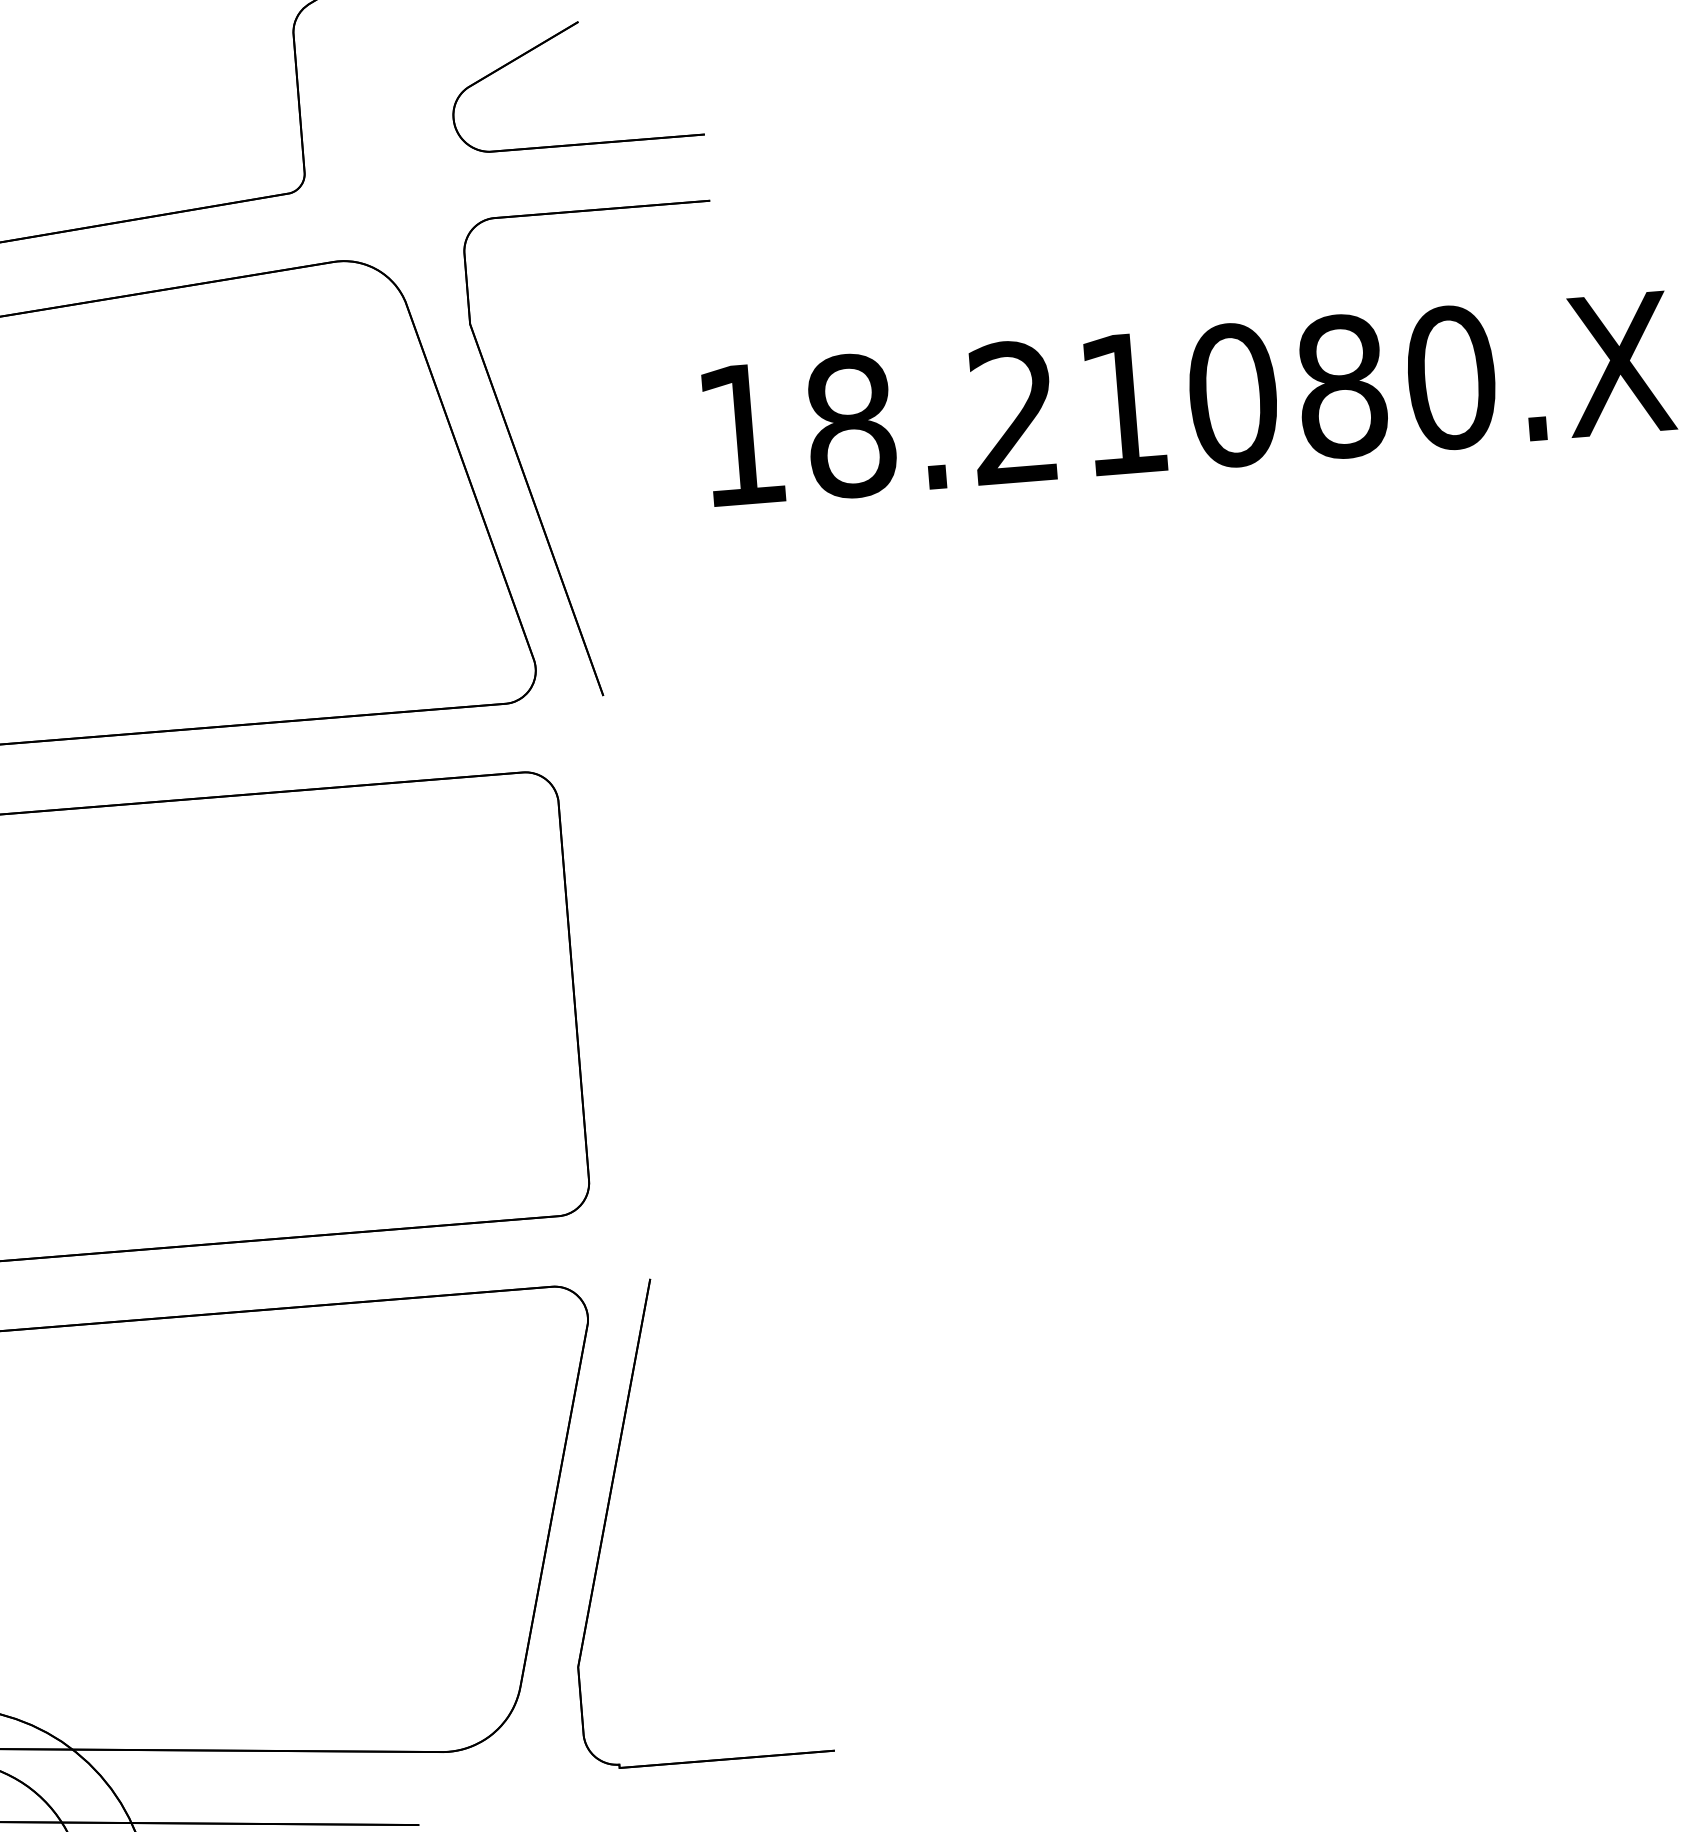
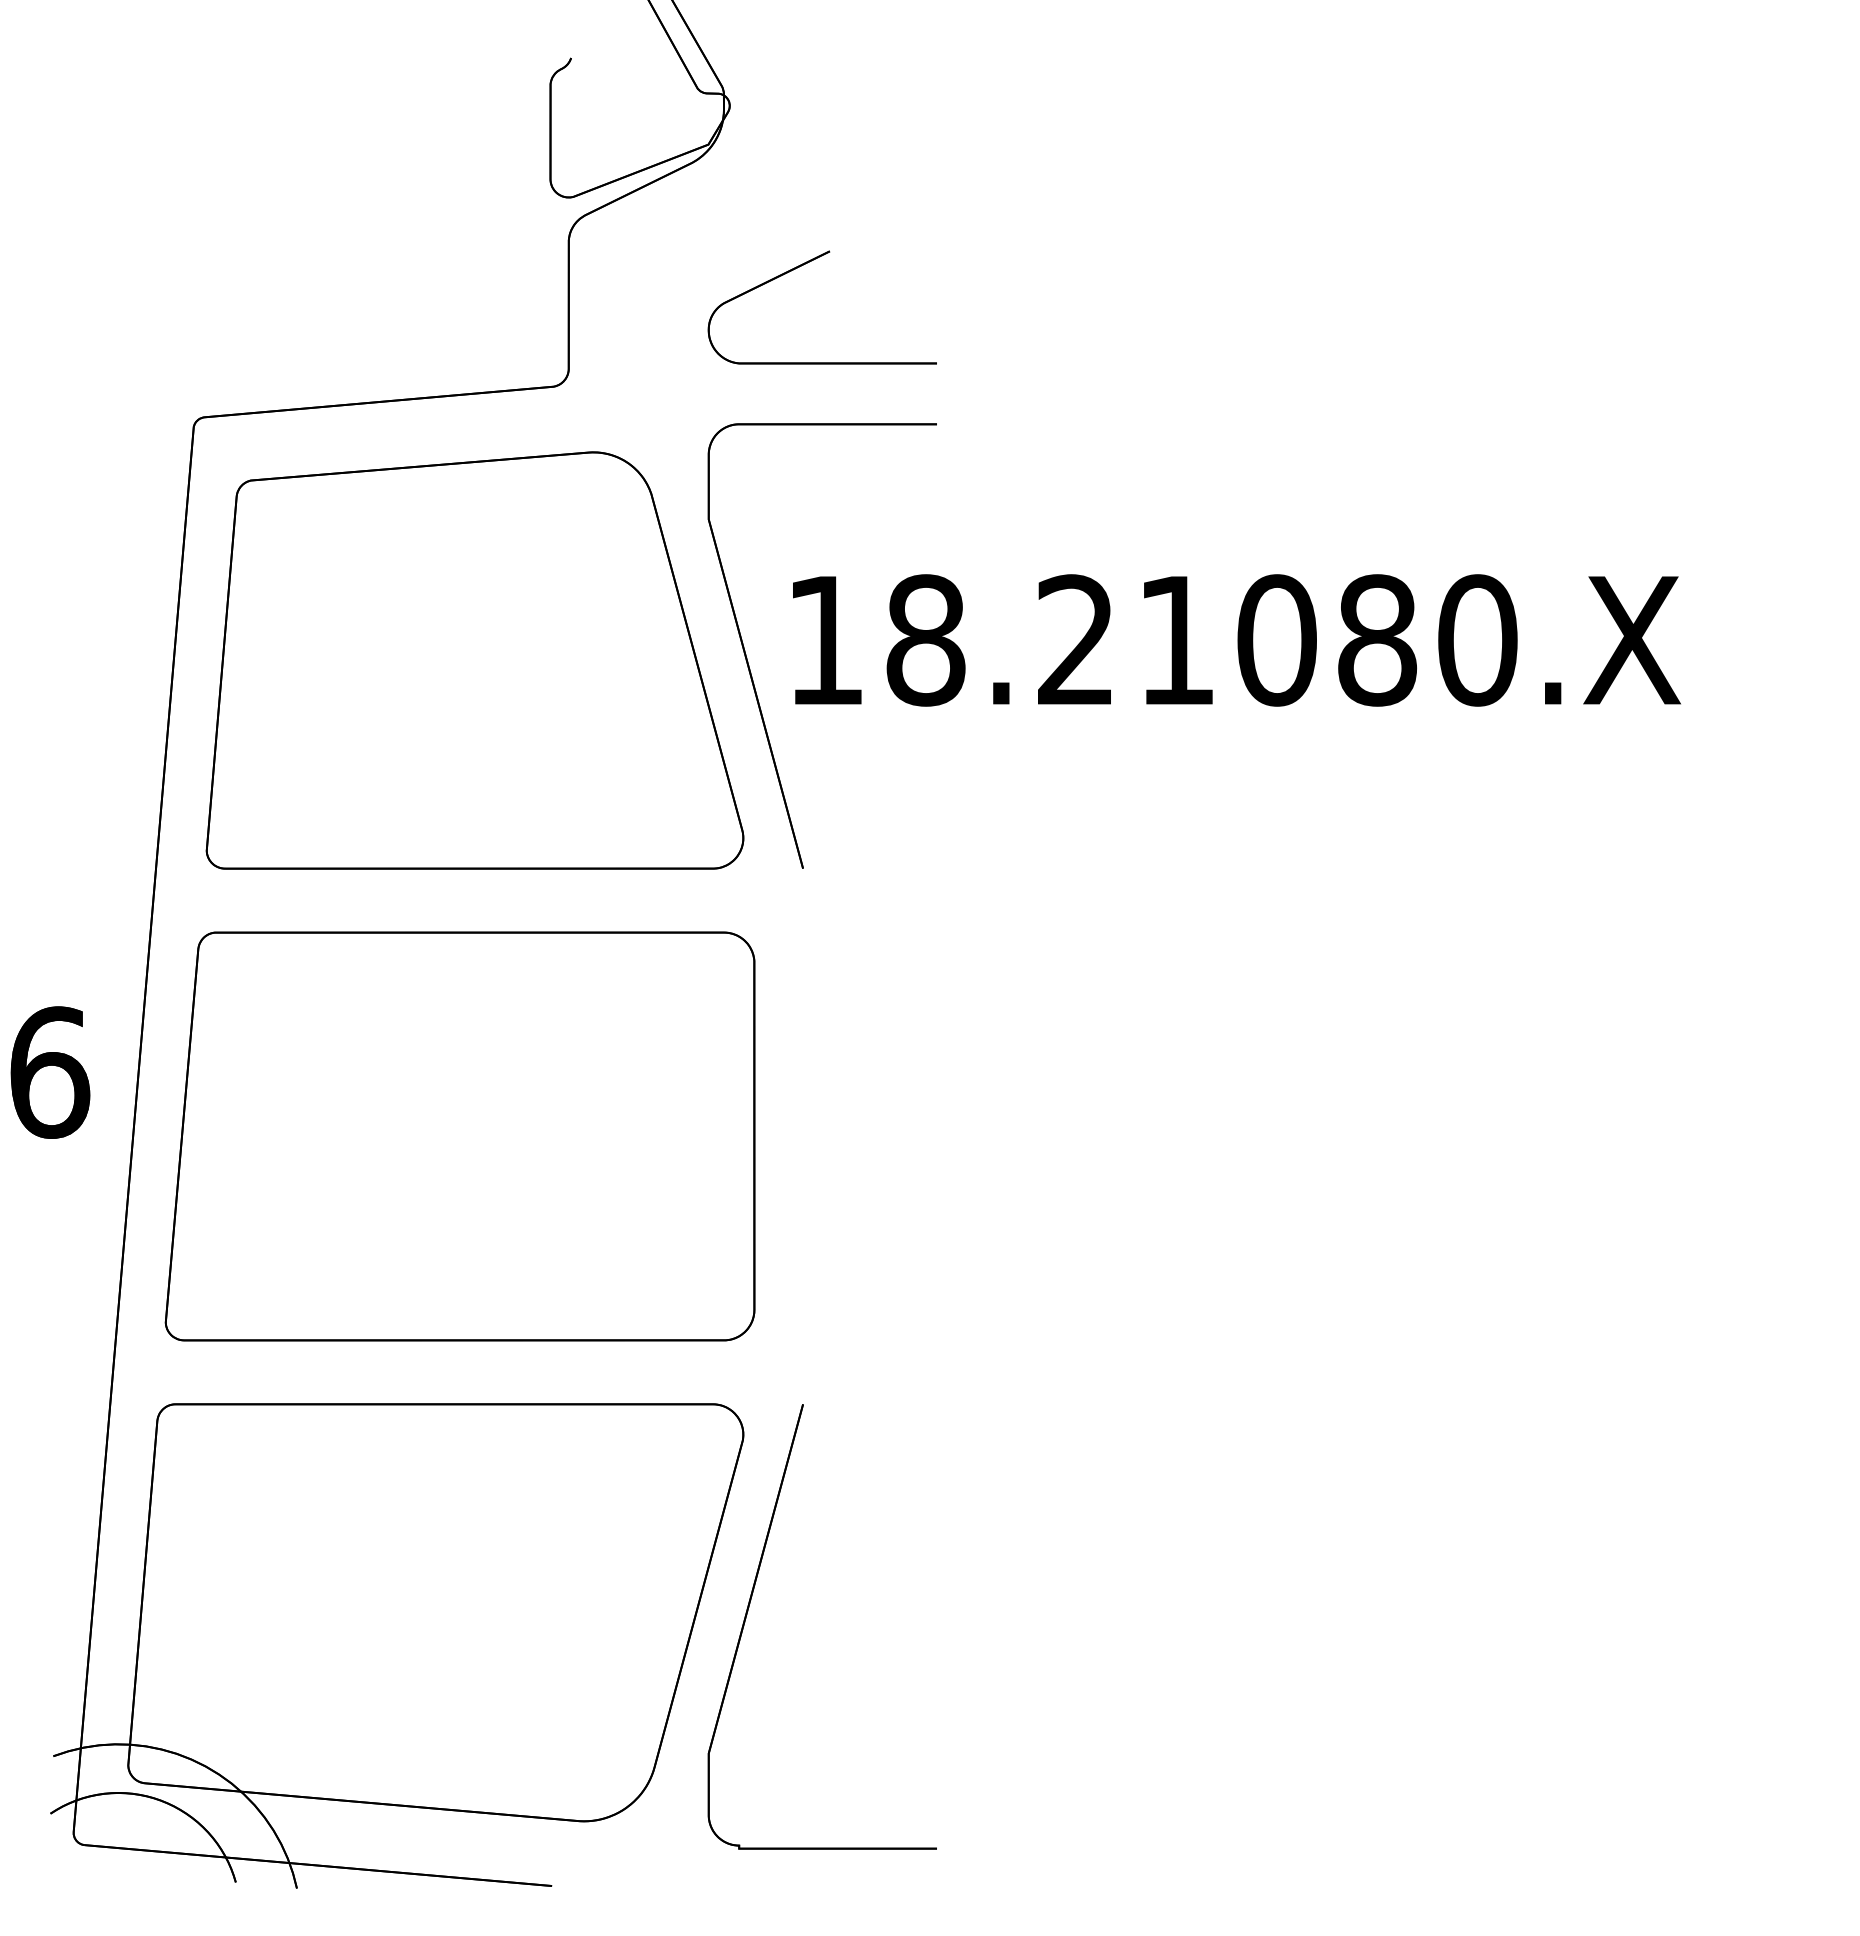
text: (1188, 398) -> (1236, 640), moved

